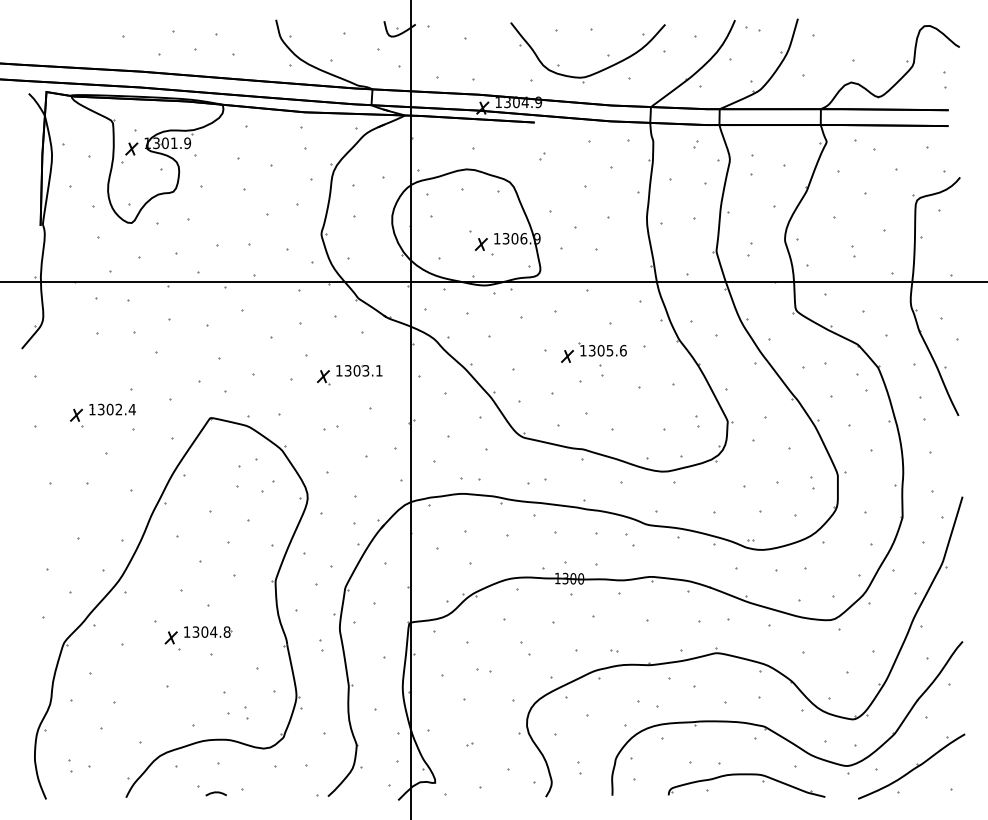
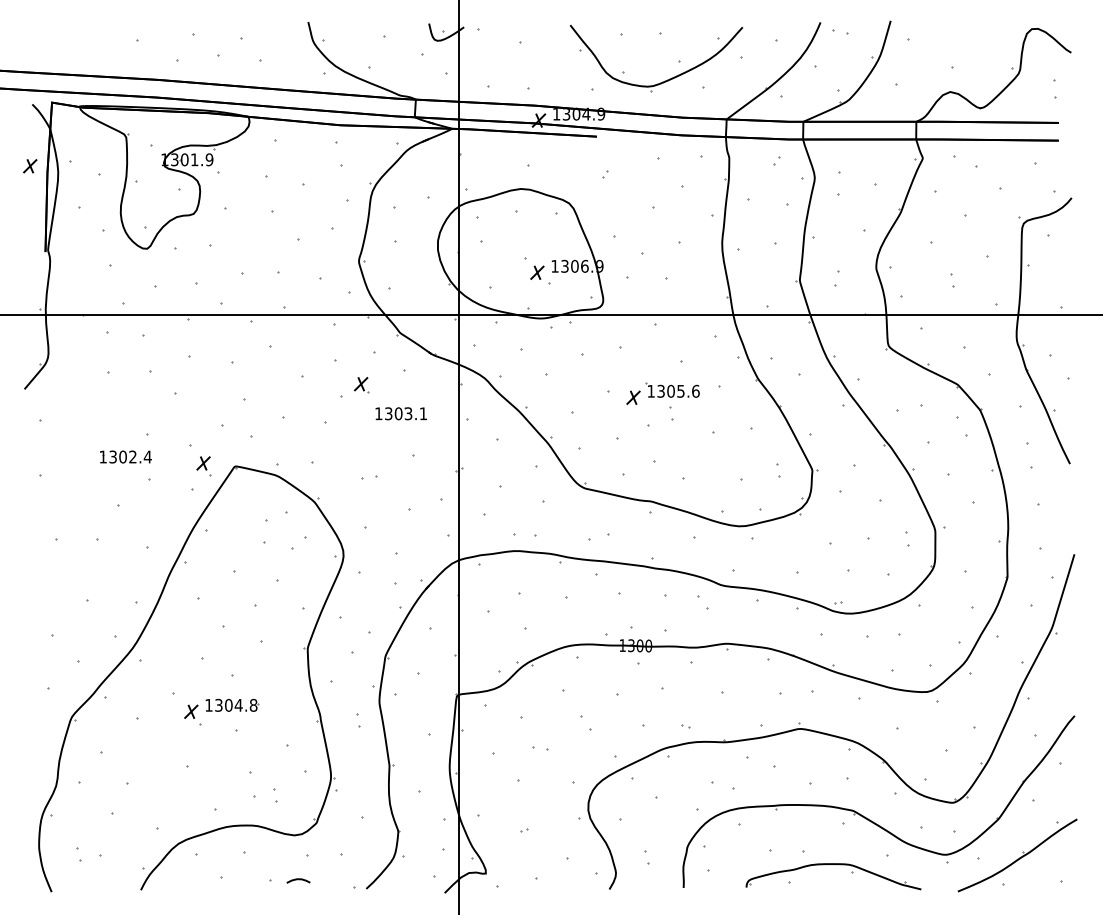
part: (132, 149) -> (30, 166), moved
part: (323, 377) -> (361, 385), moved
part: (76, 418) -> (203, 466), moved
curve: (216, 793) -> (298, 880), moved

